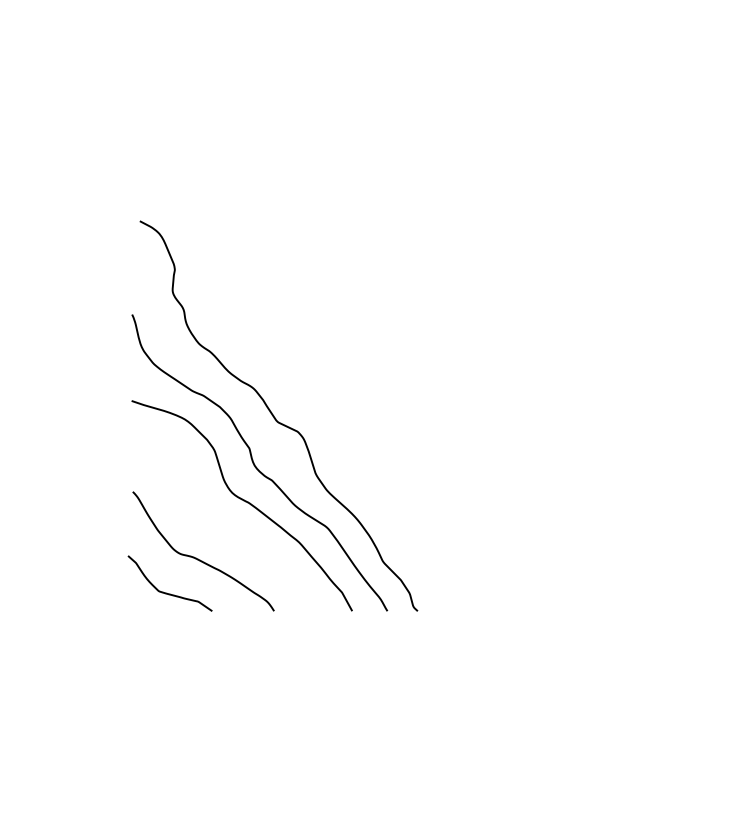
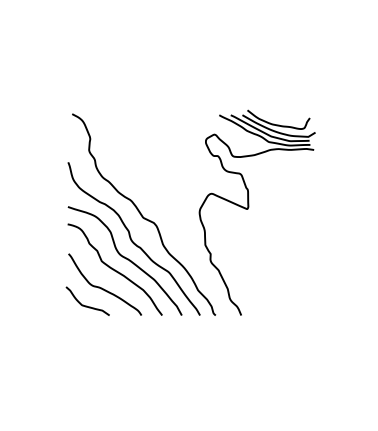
part: (481, 405) -> (248, 209), added
curve: (221, 522) -> (114, 269), added

